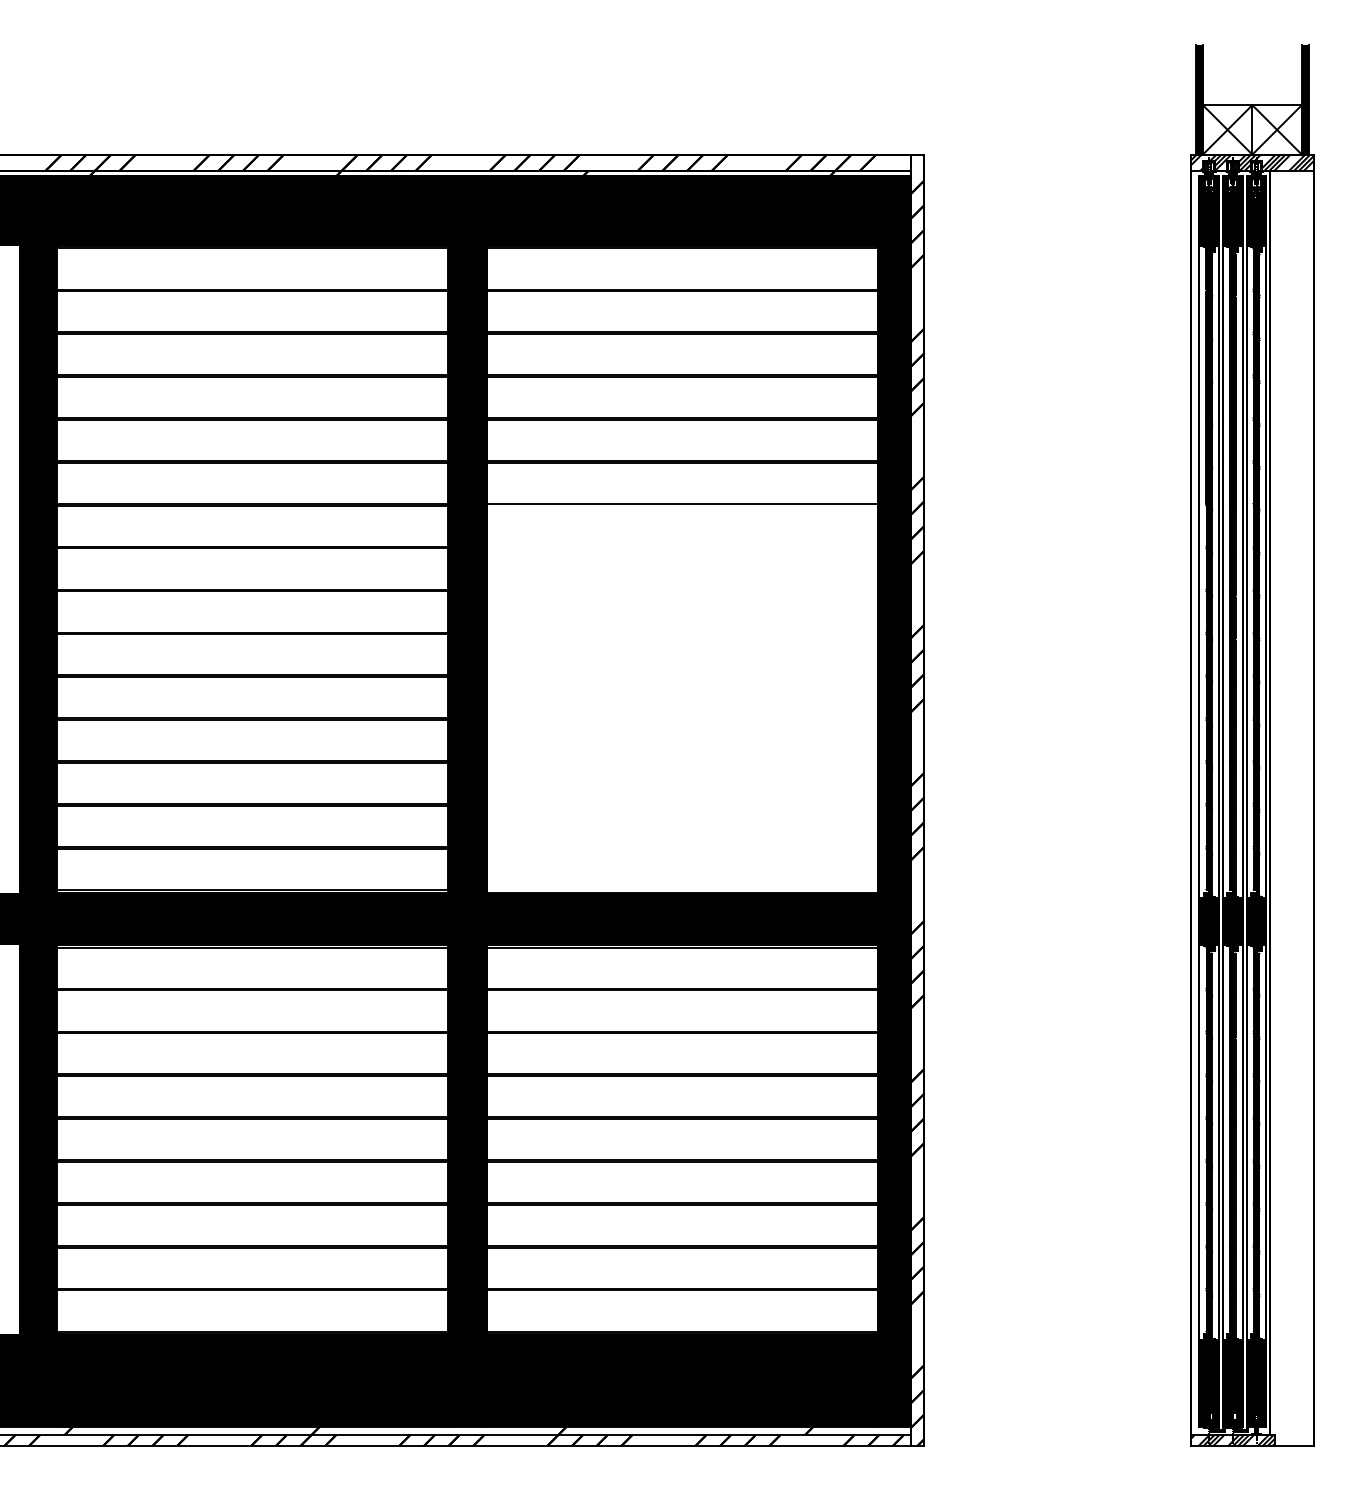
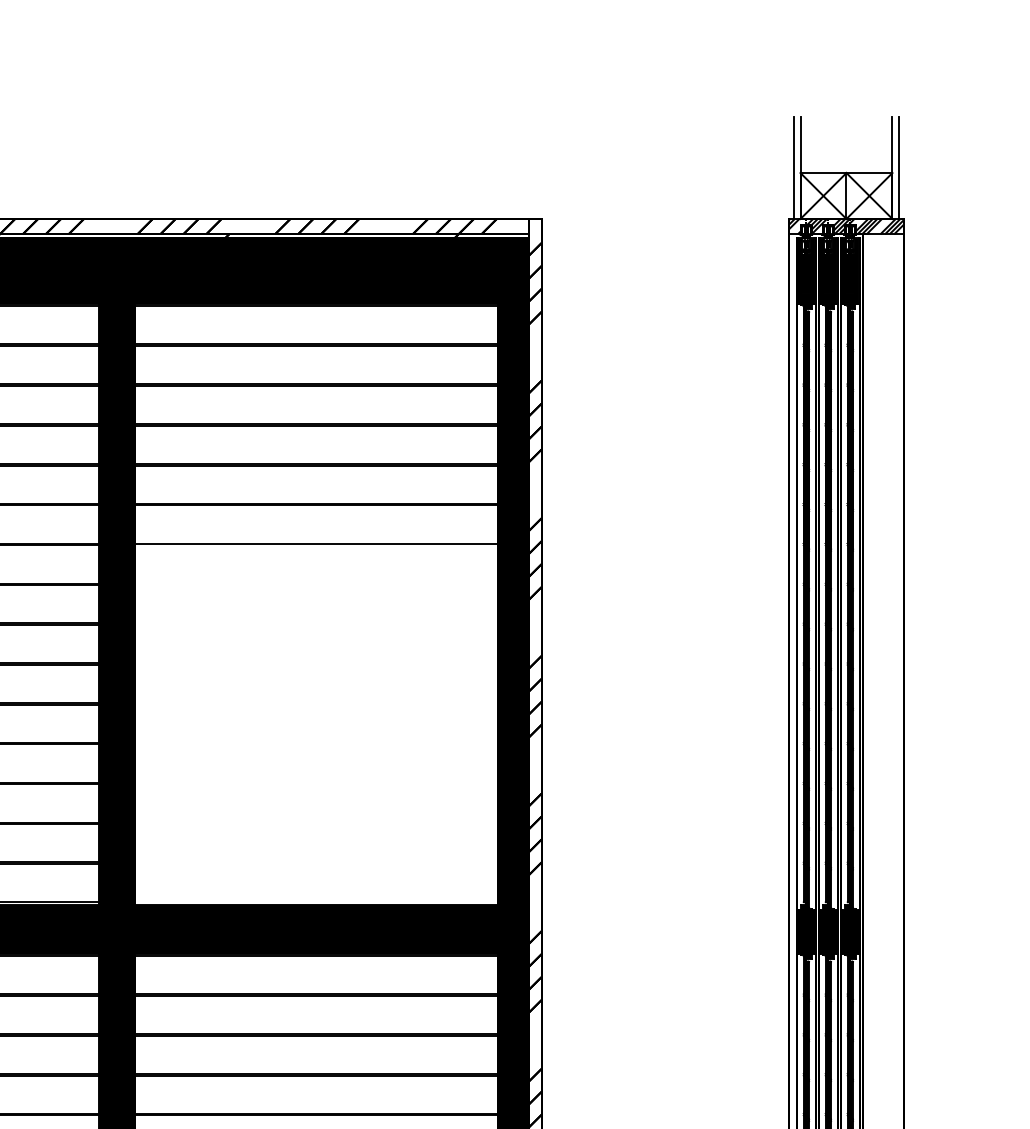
fill: (1199, 99) -> (797, 167), removed
fill: (1304, 99) -> (894, 167), removed

